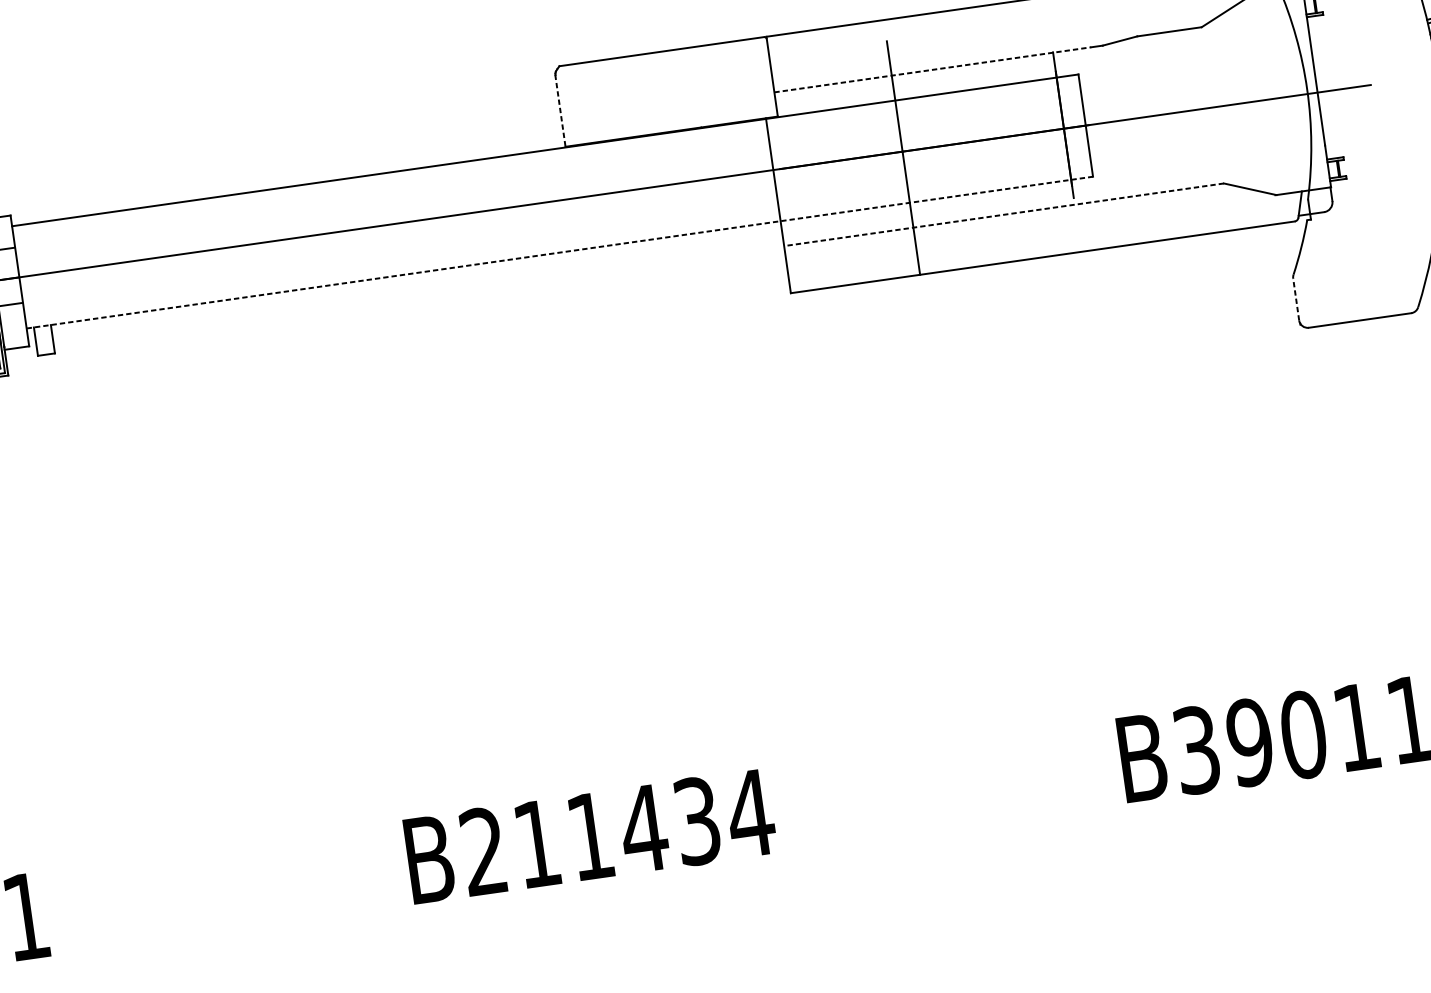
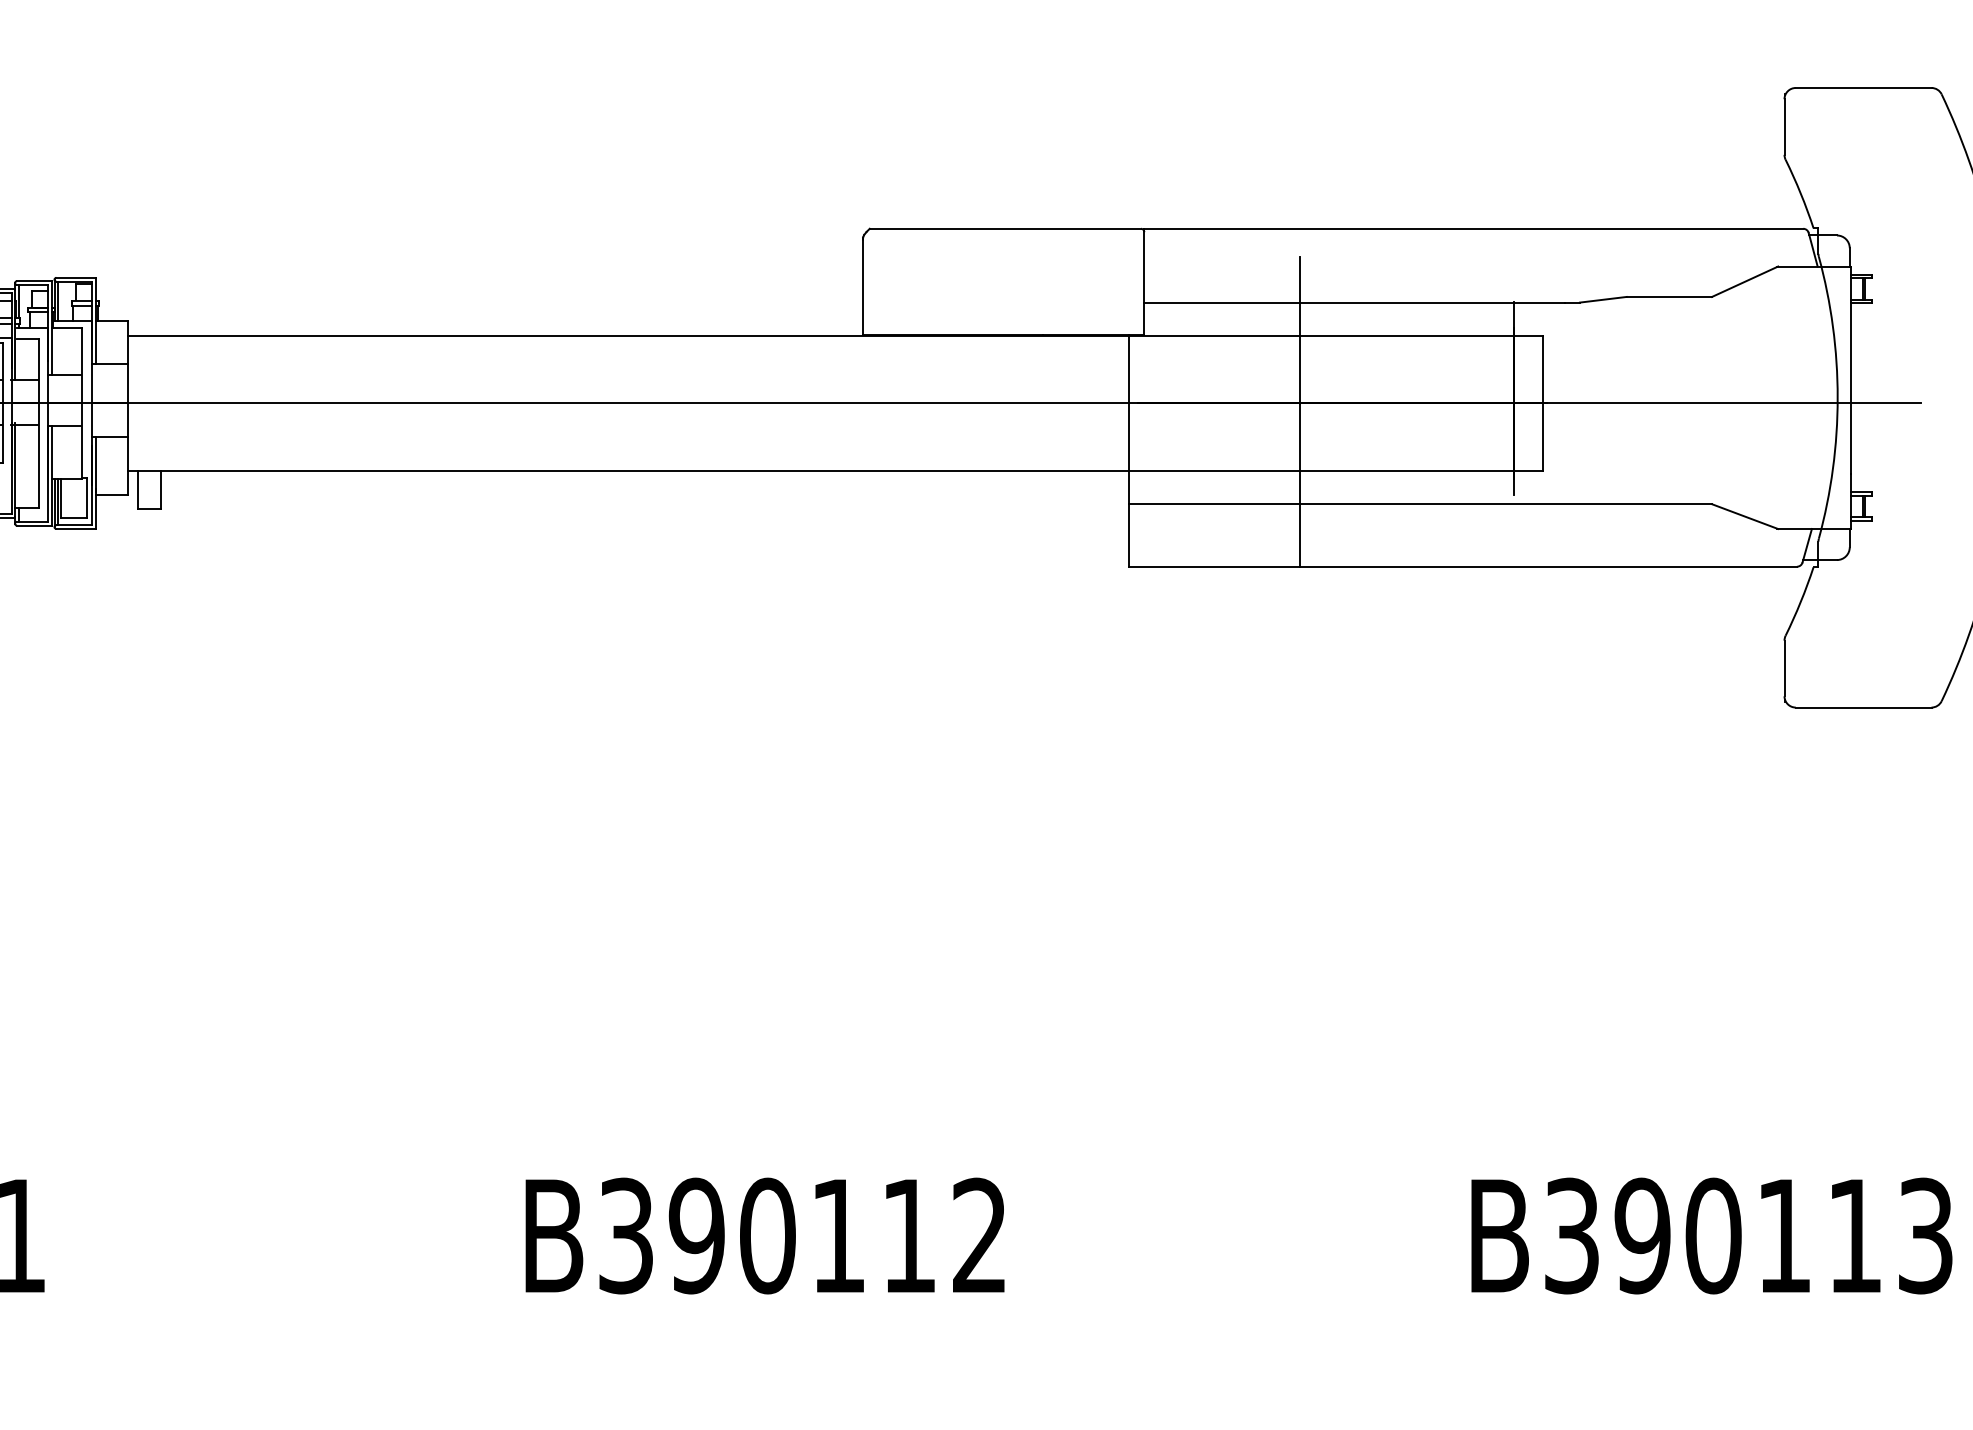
line: (933, 69) -> (1355, 302), dashed -> solid
line: (560, 110) -> (862, 286), dashed -> solid
line: (1004, 214) -> (1420, 504), dashed -> solid
line: (560, 252) -> (836, 471), dashed -> solid
line: (1296, 299) -> (1784, 668), dashed -> solid
text: (618, 832) -> (804, 1235), B211434 -> B390112

